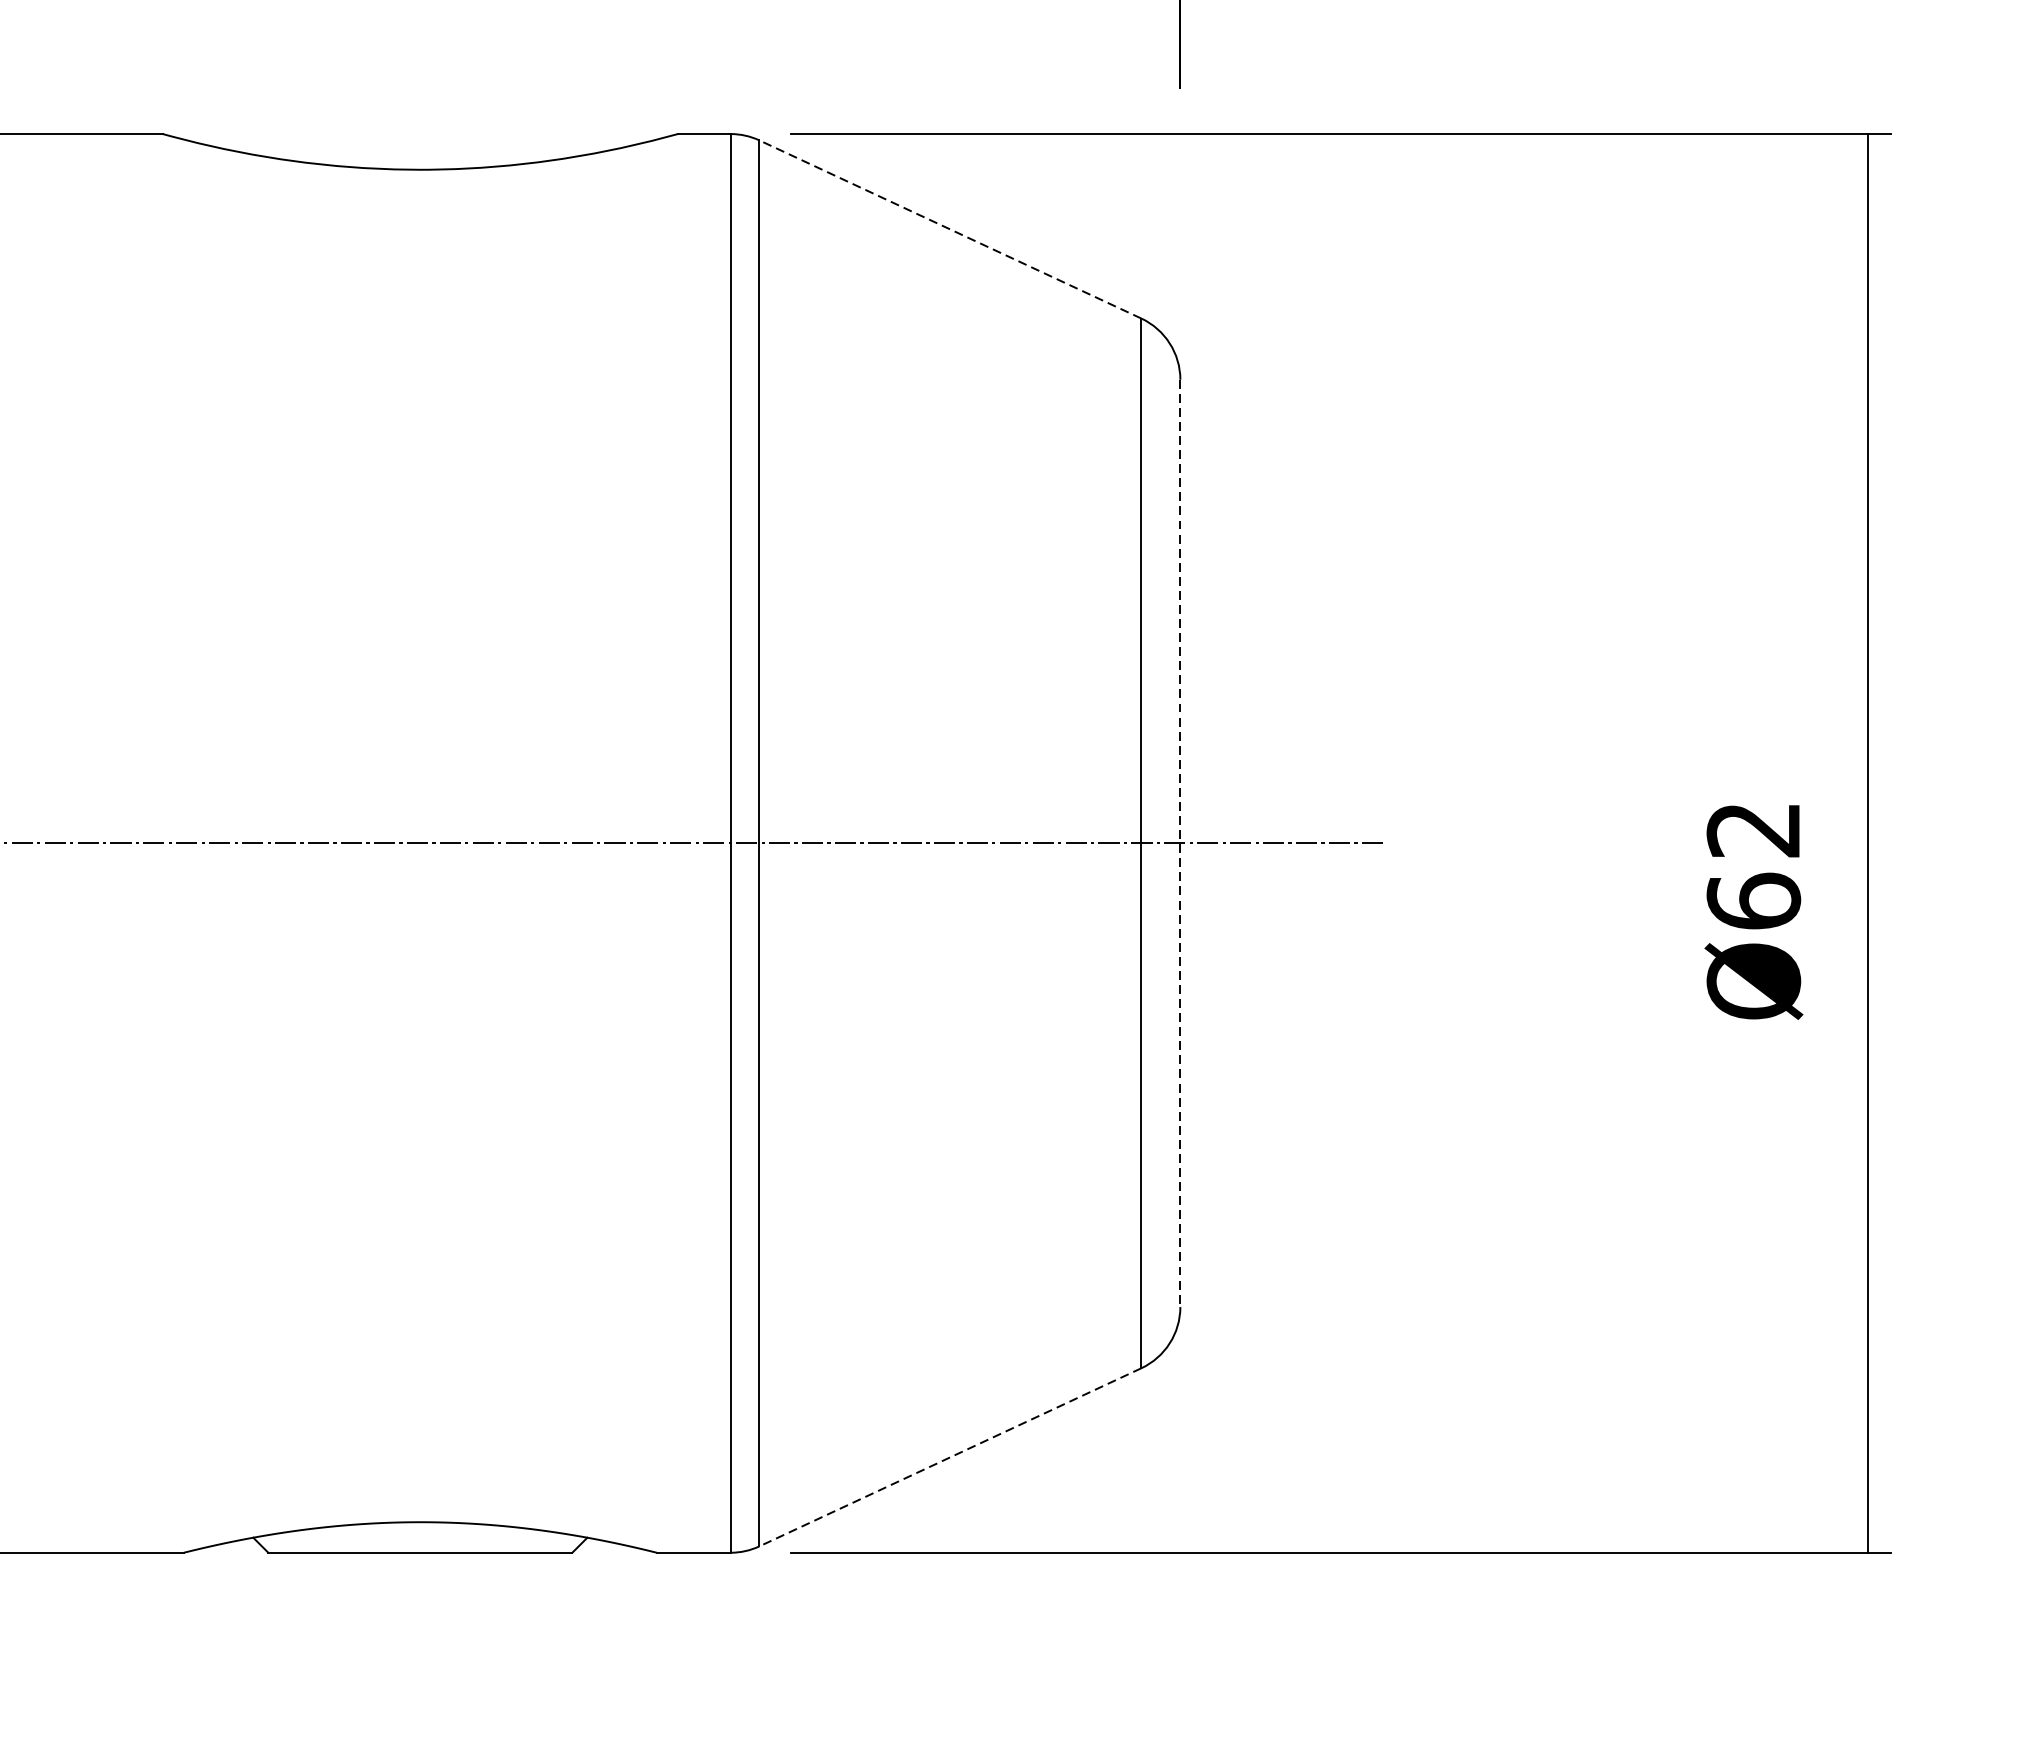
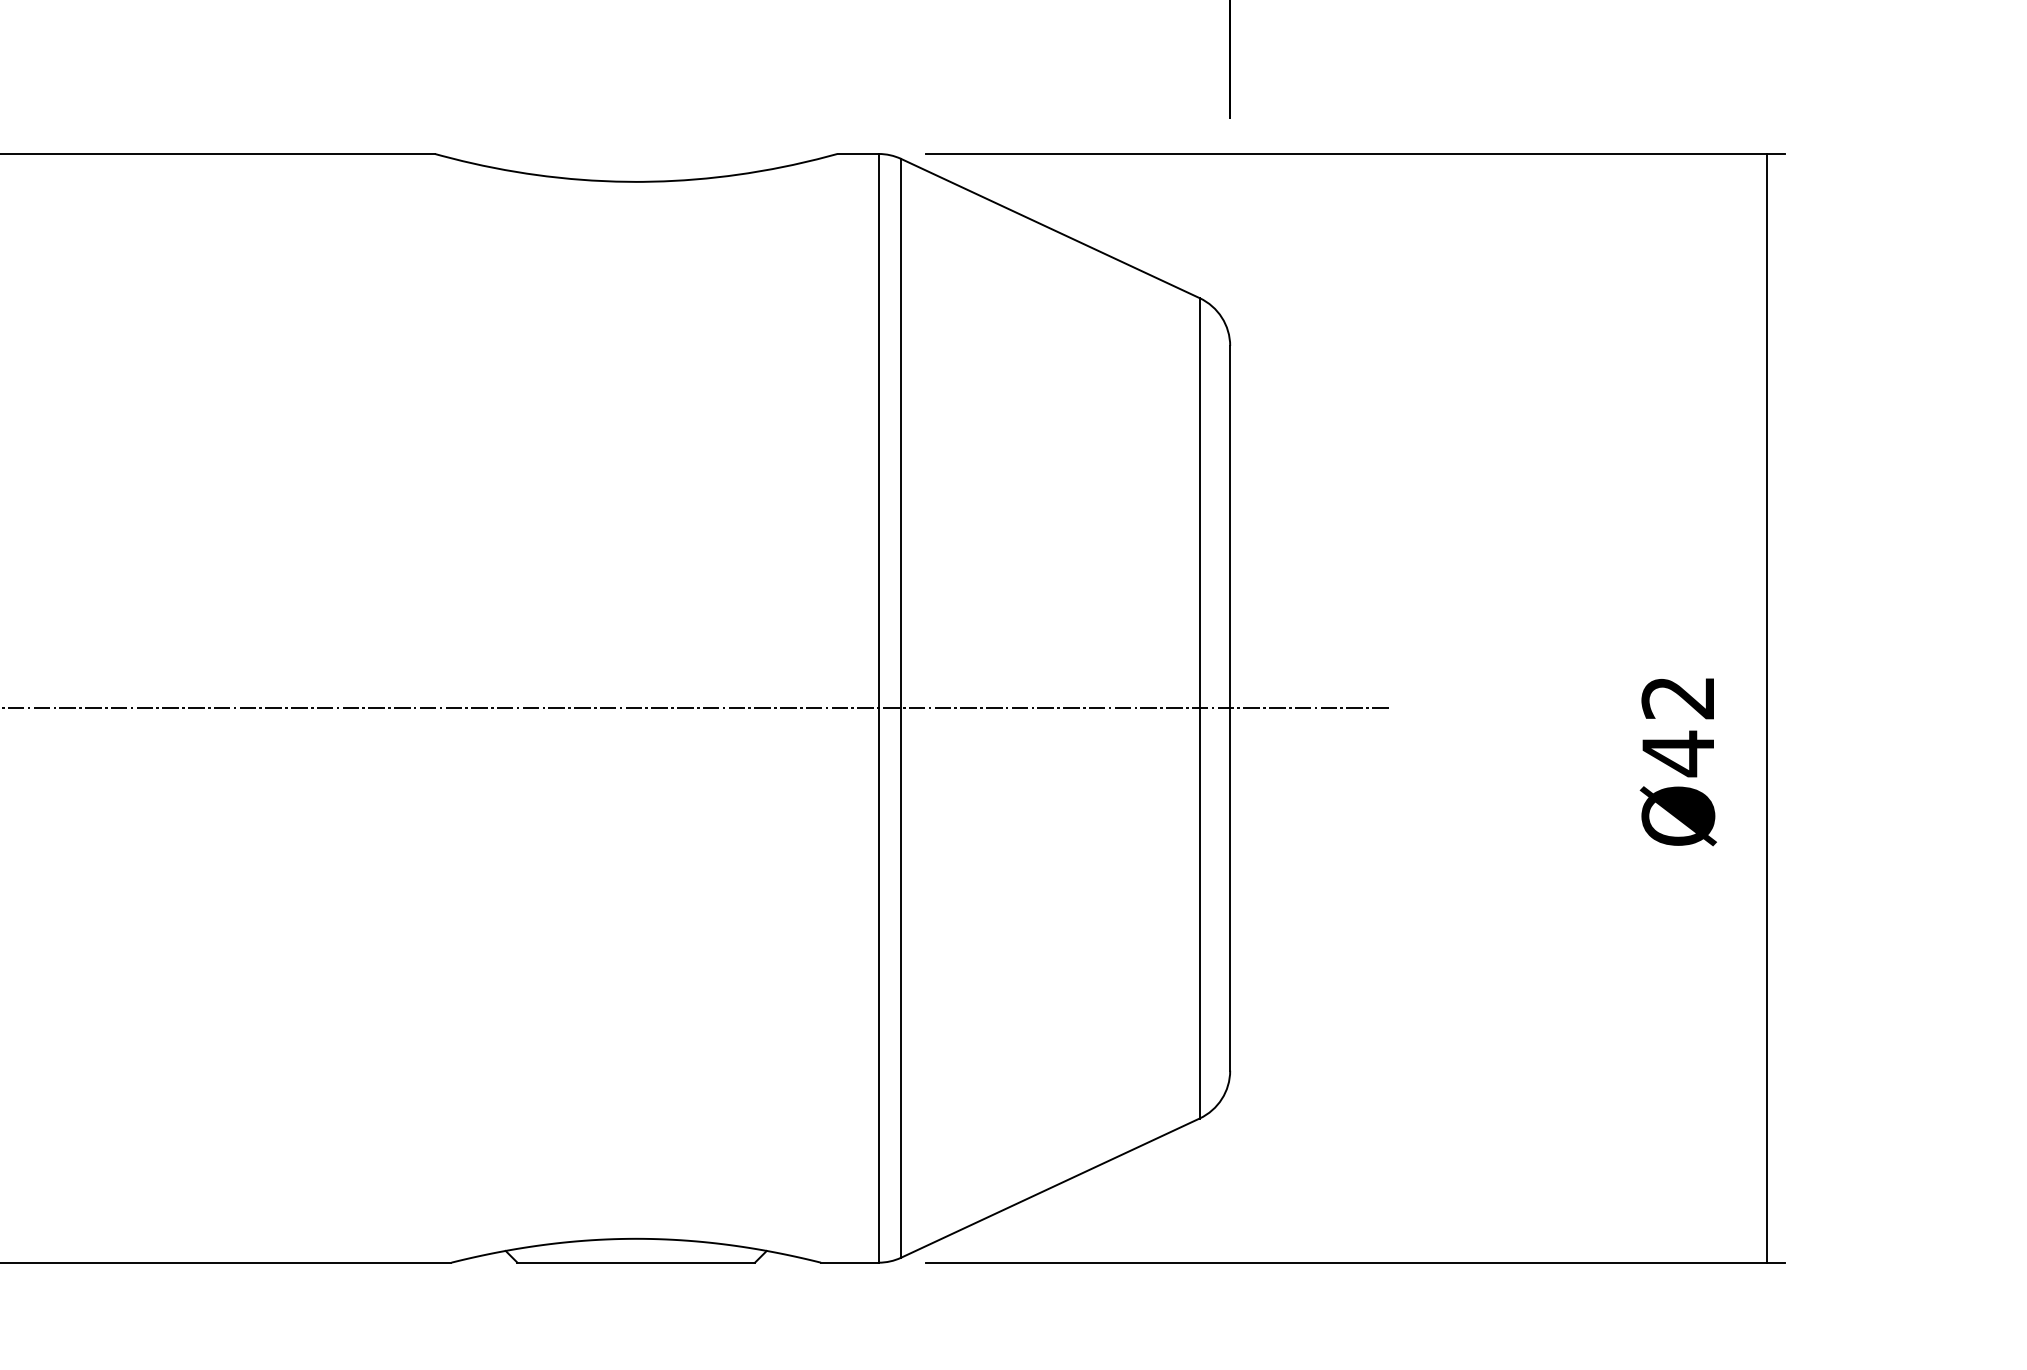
line: (950, 229) -> (1050, 228), dashed -> solid
line: (1180, 843) -> (1230, 708), dashed -> solid
text: (1754, 901) -> (1678, 753), Ø62 -> Ø42
line: (950, 1457) -> (1050, 1188), dashed -> solid

